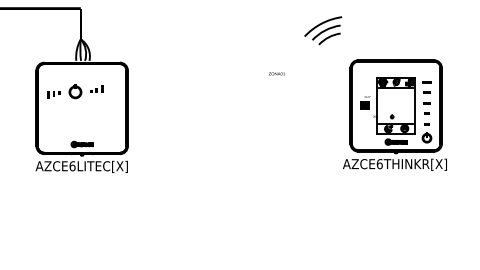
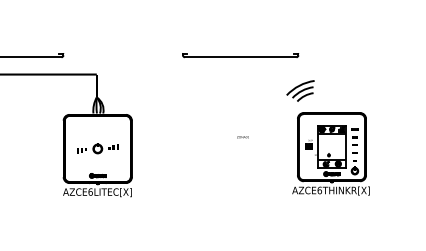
part: (323, 30) -> (300, 90), moved
text: (276, 74) -> (242, 137), moved
part: (75, 91) -> (97, 148), moved

